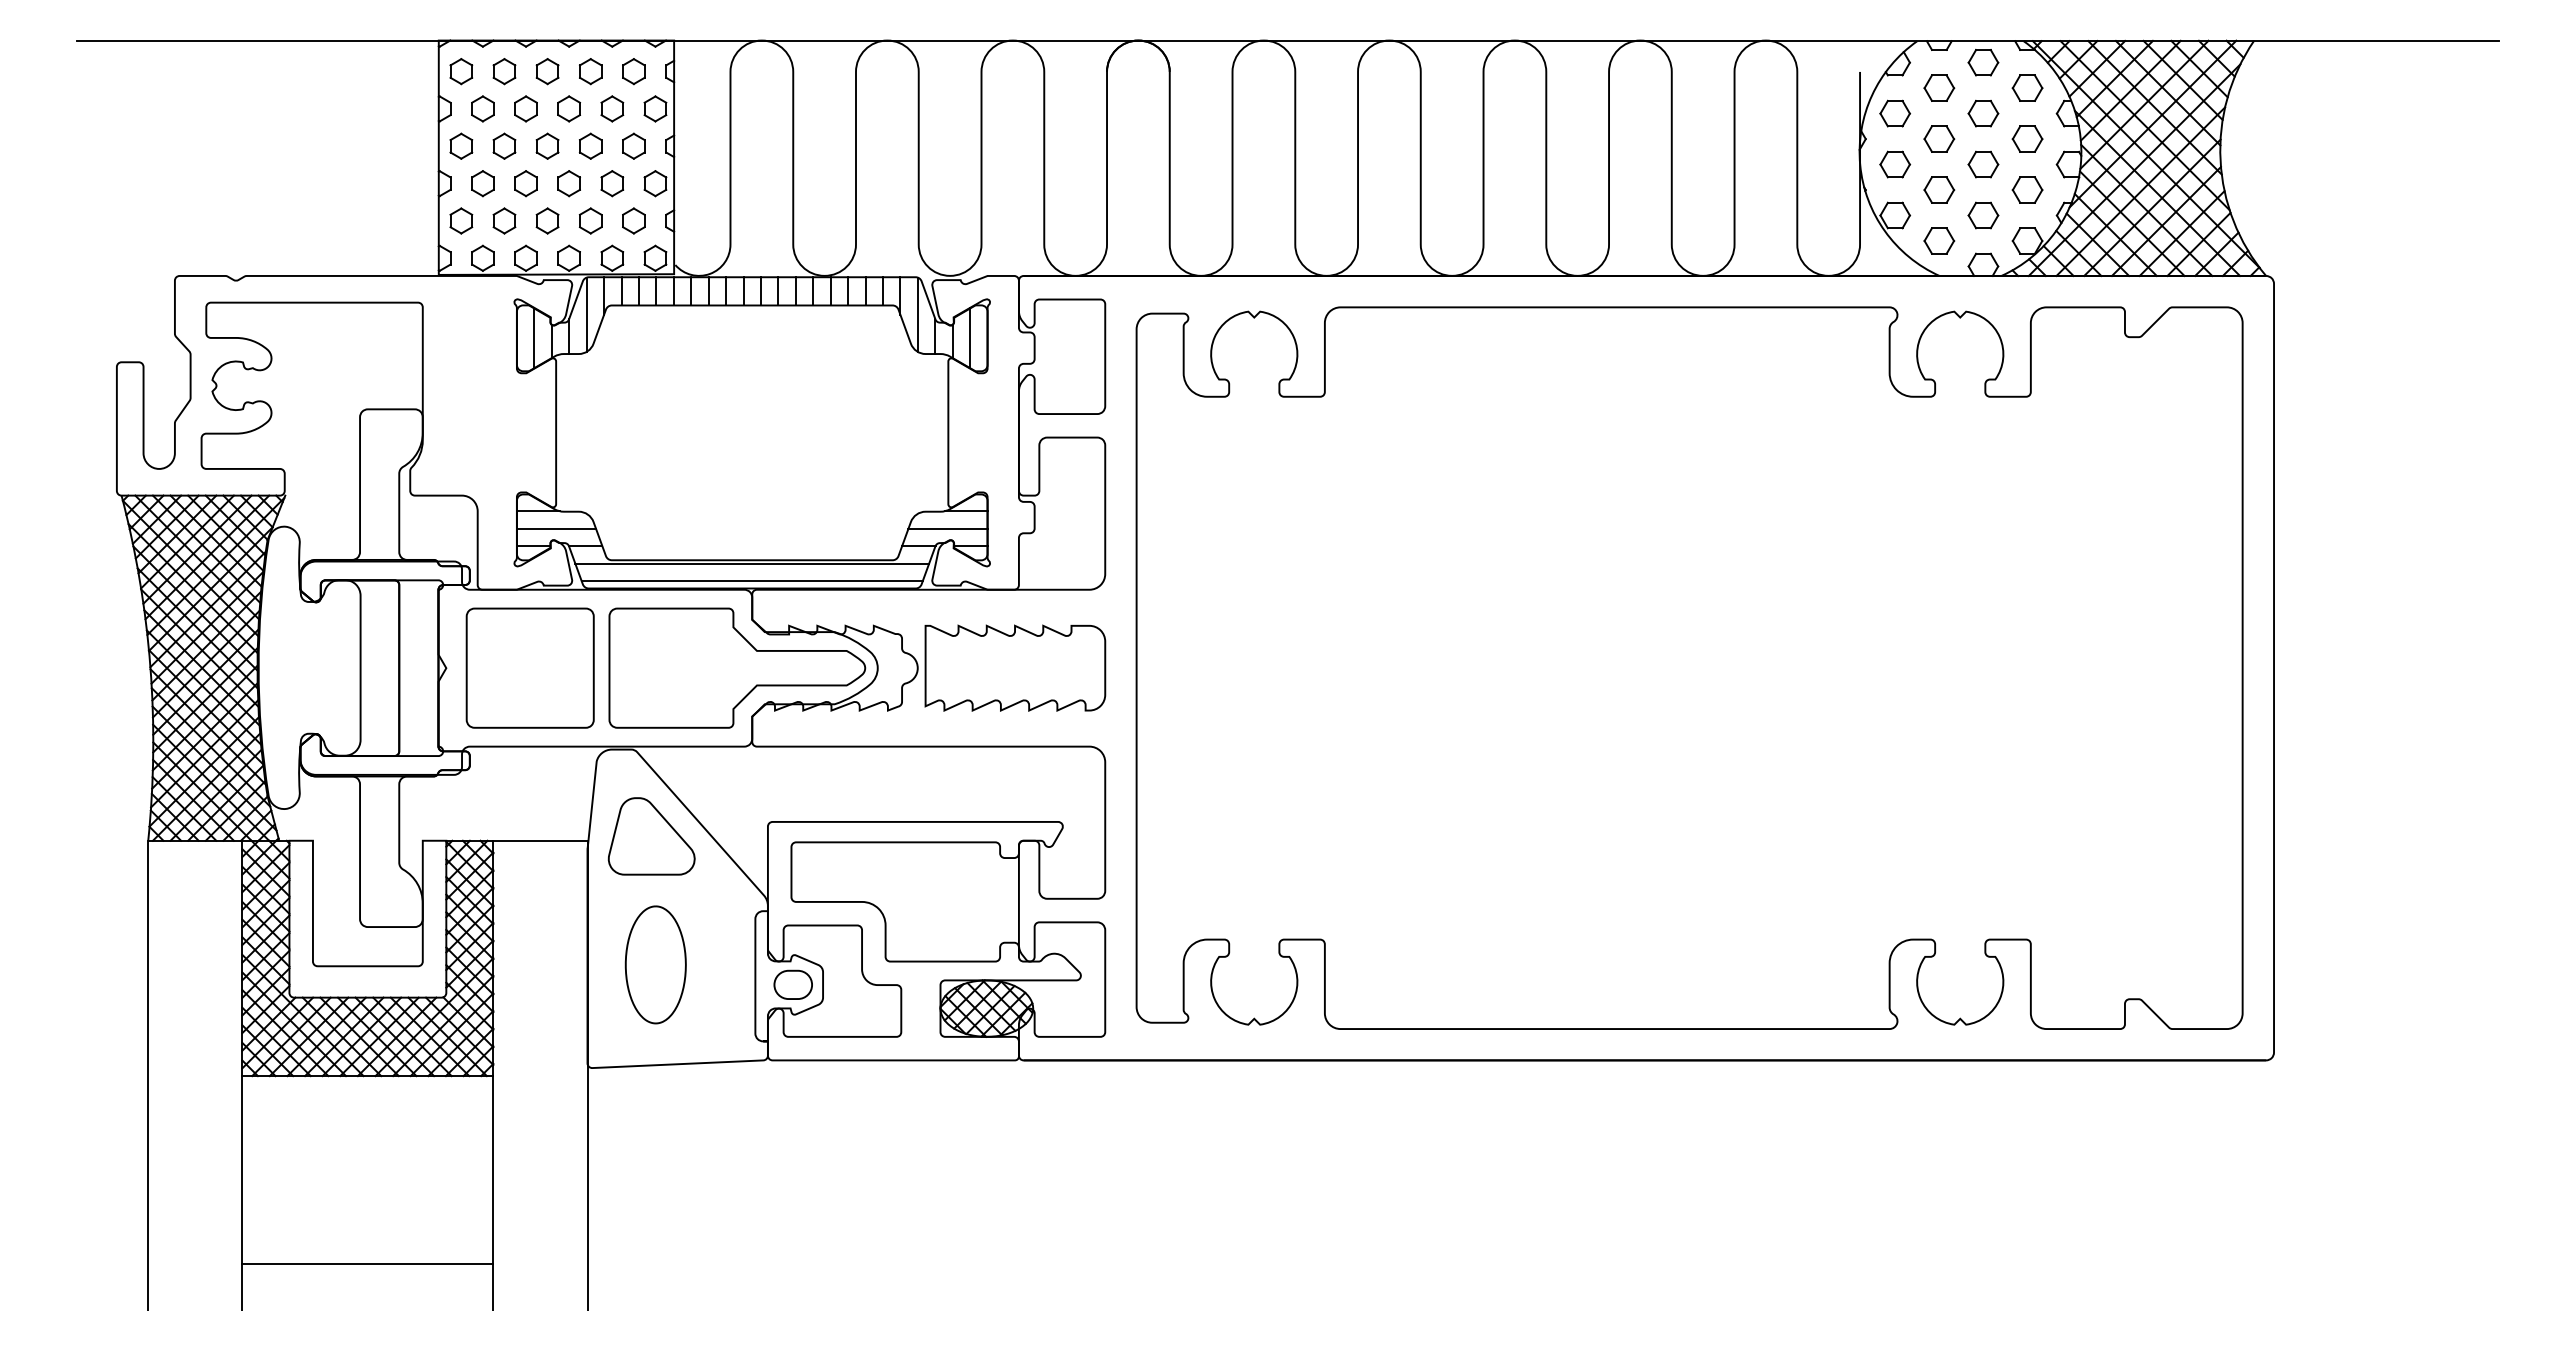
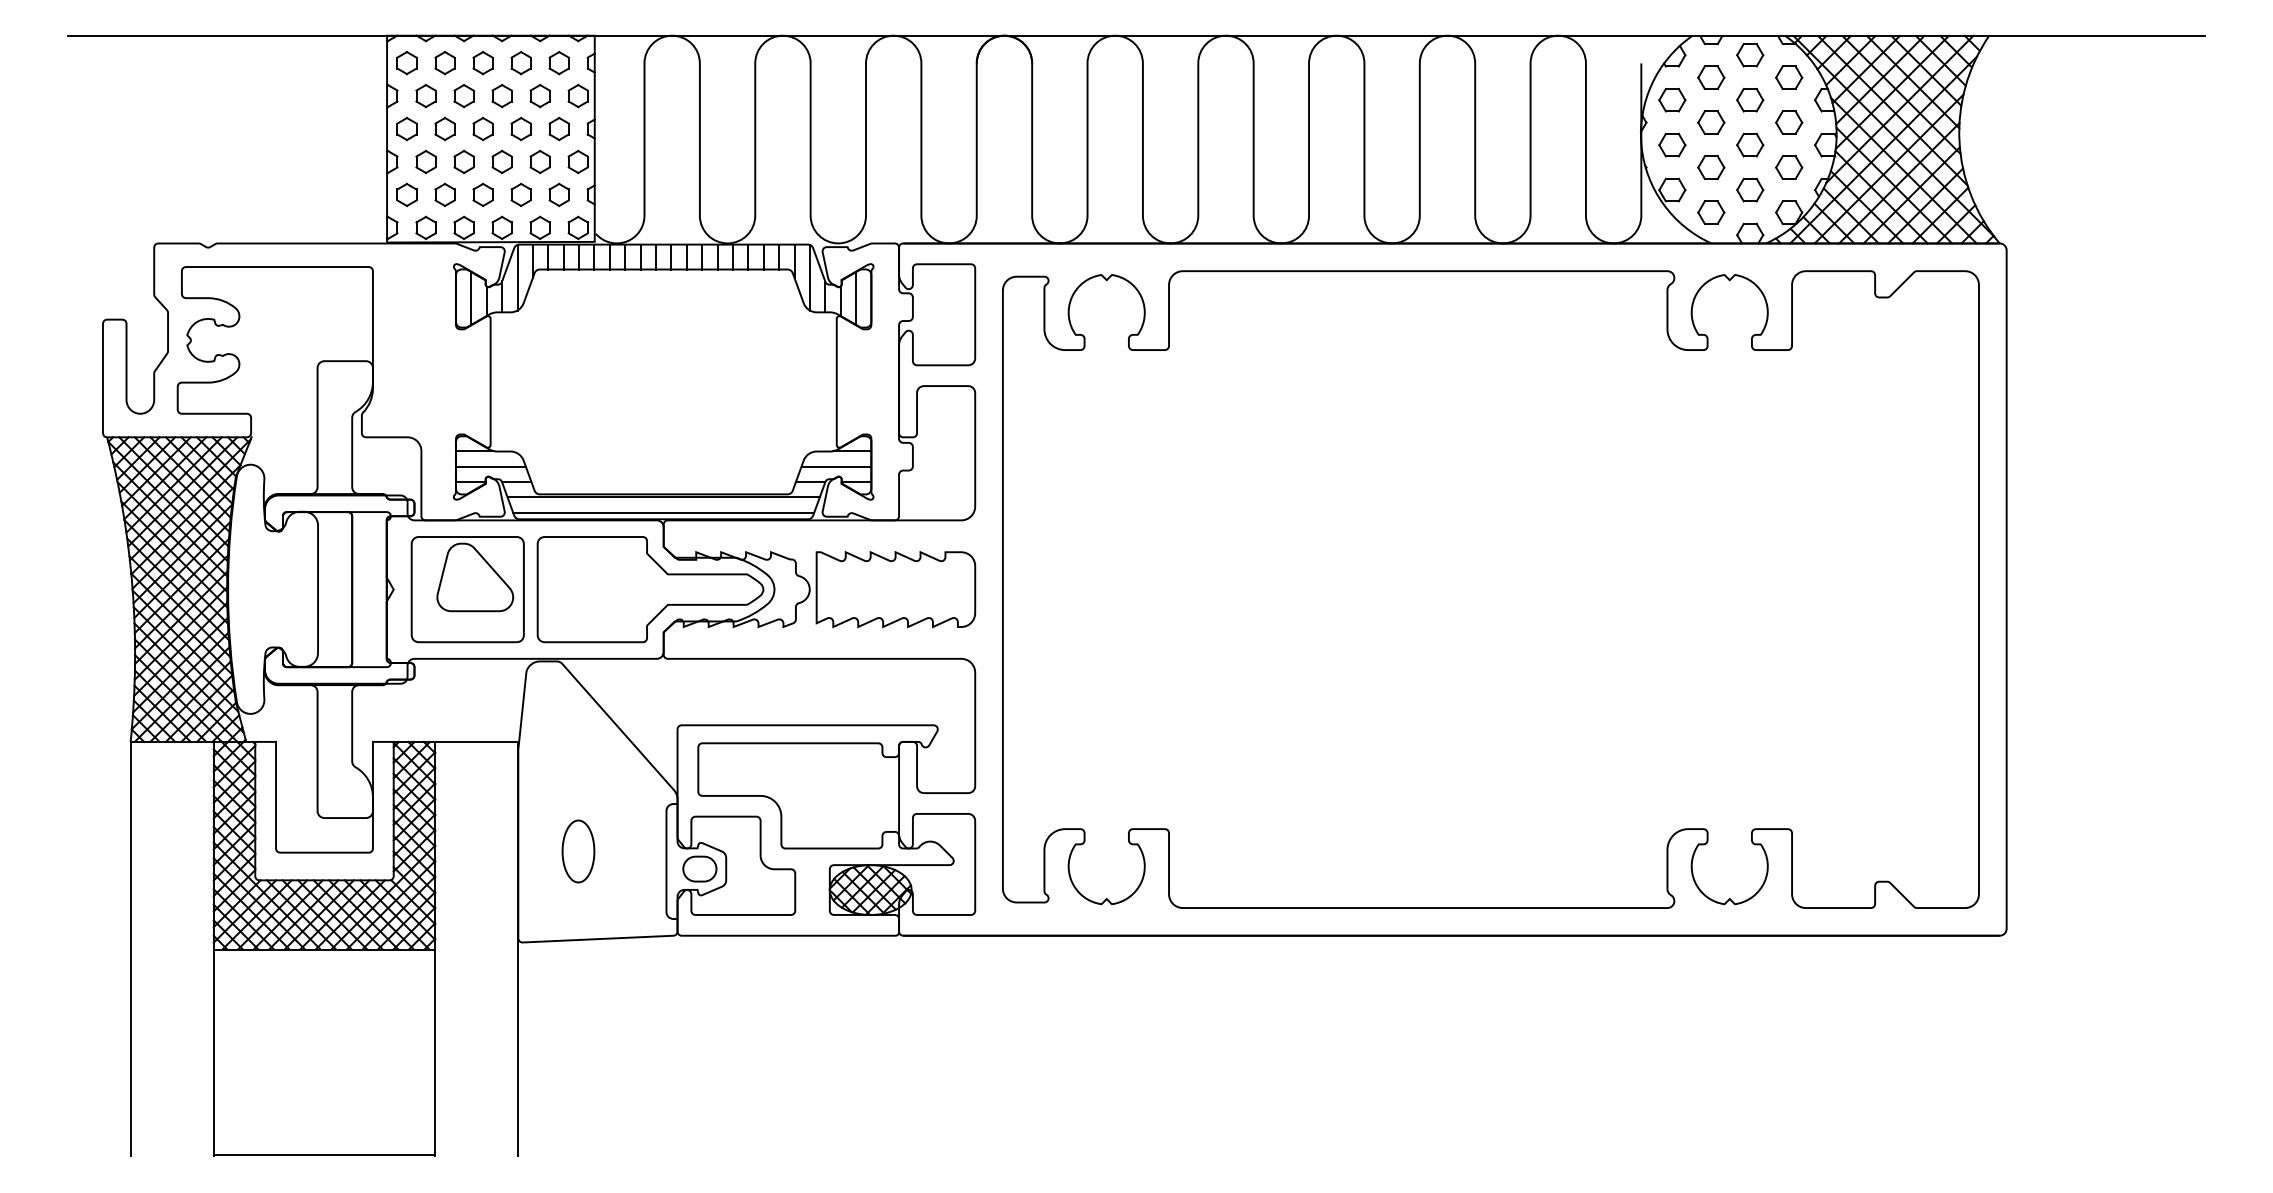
part: (651, 836) -> (475, 577), moved
part: (655, 964) -> (578, 851), size x0.6
line: (367, 1264) -> (324, 1155), moved

